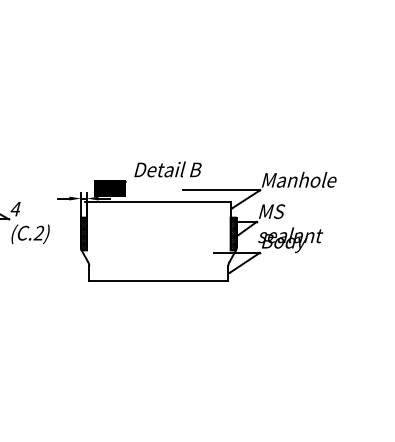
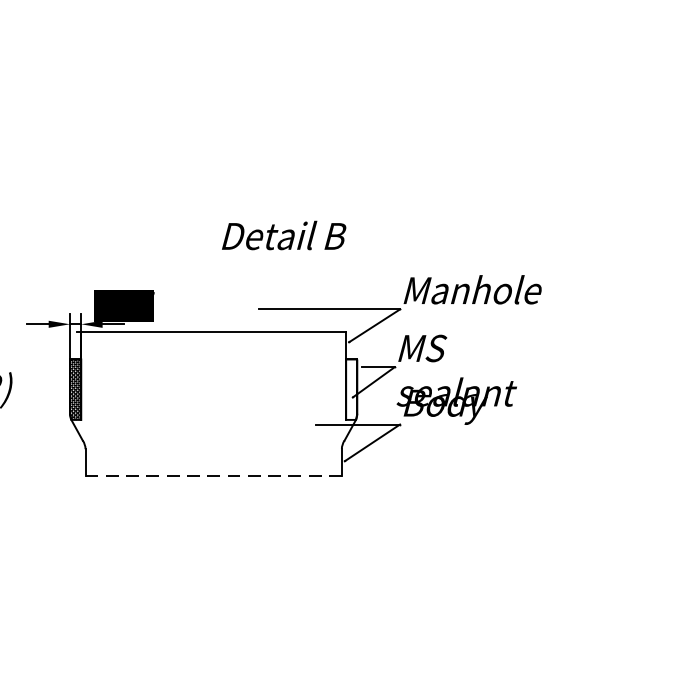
text: (167, 169) -> (283, 235), moved
hatch: (233, 233) -> (351, 388), removed
line: (159, 280) -> (214, 475), solid -> dashed

